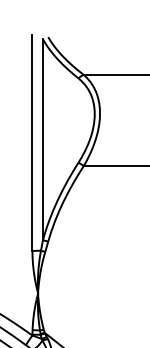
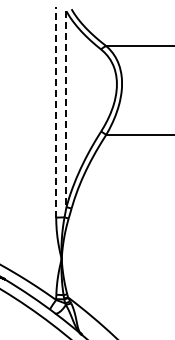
line: (43, 140) -> (66, 109), solid -> dashed
line: (32, 142) -> (56, 111), solid -> dashed

